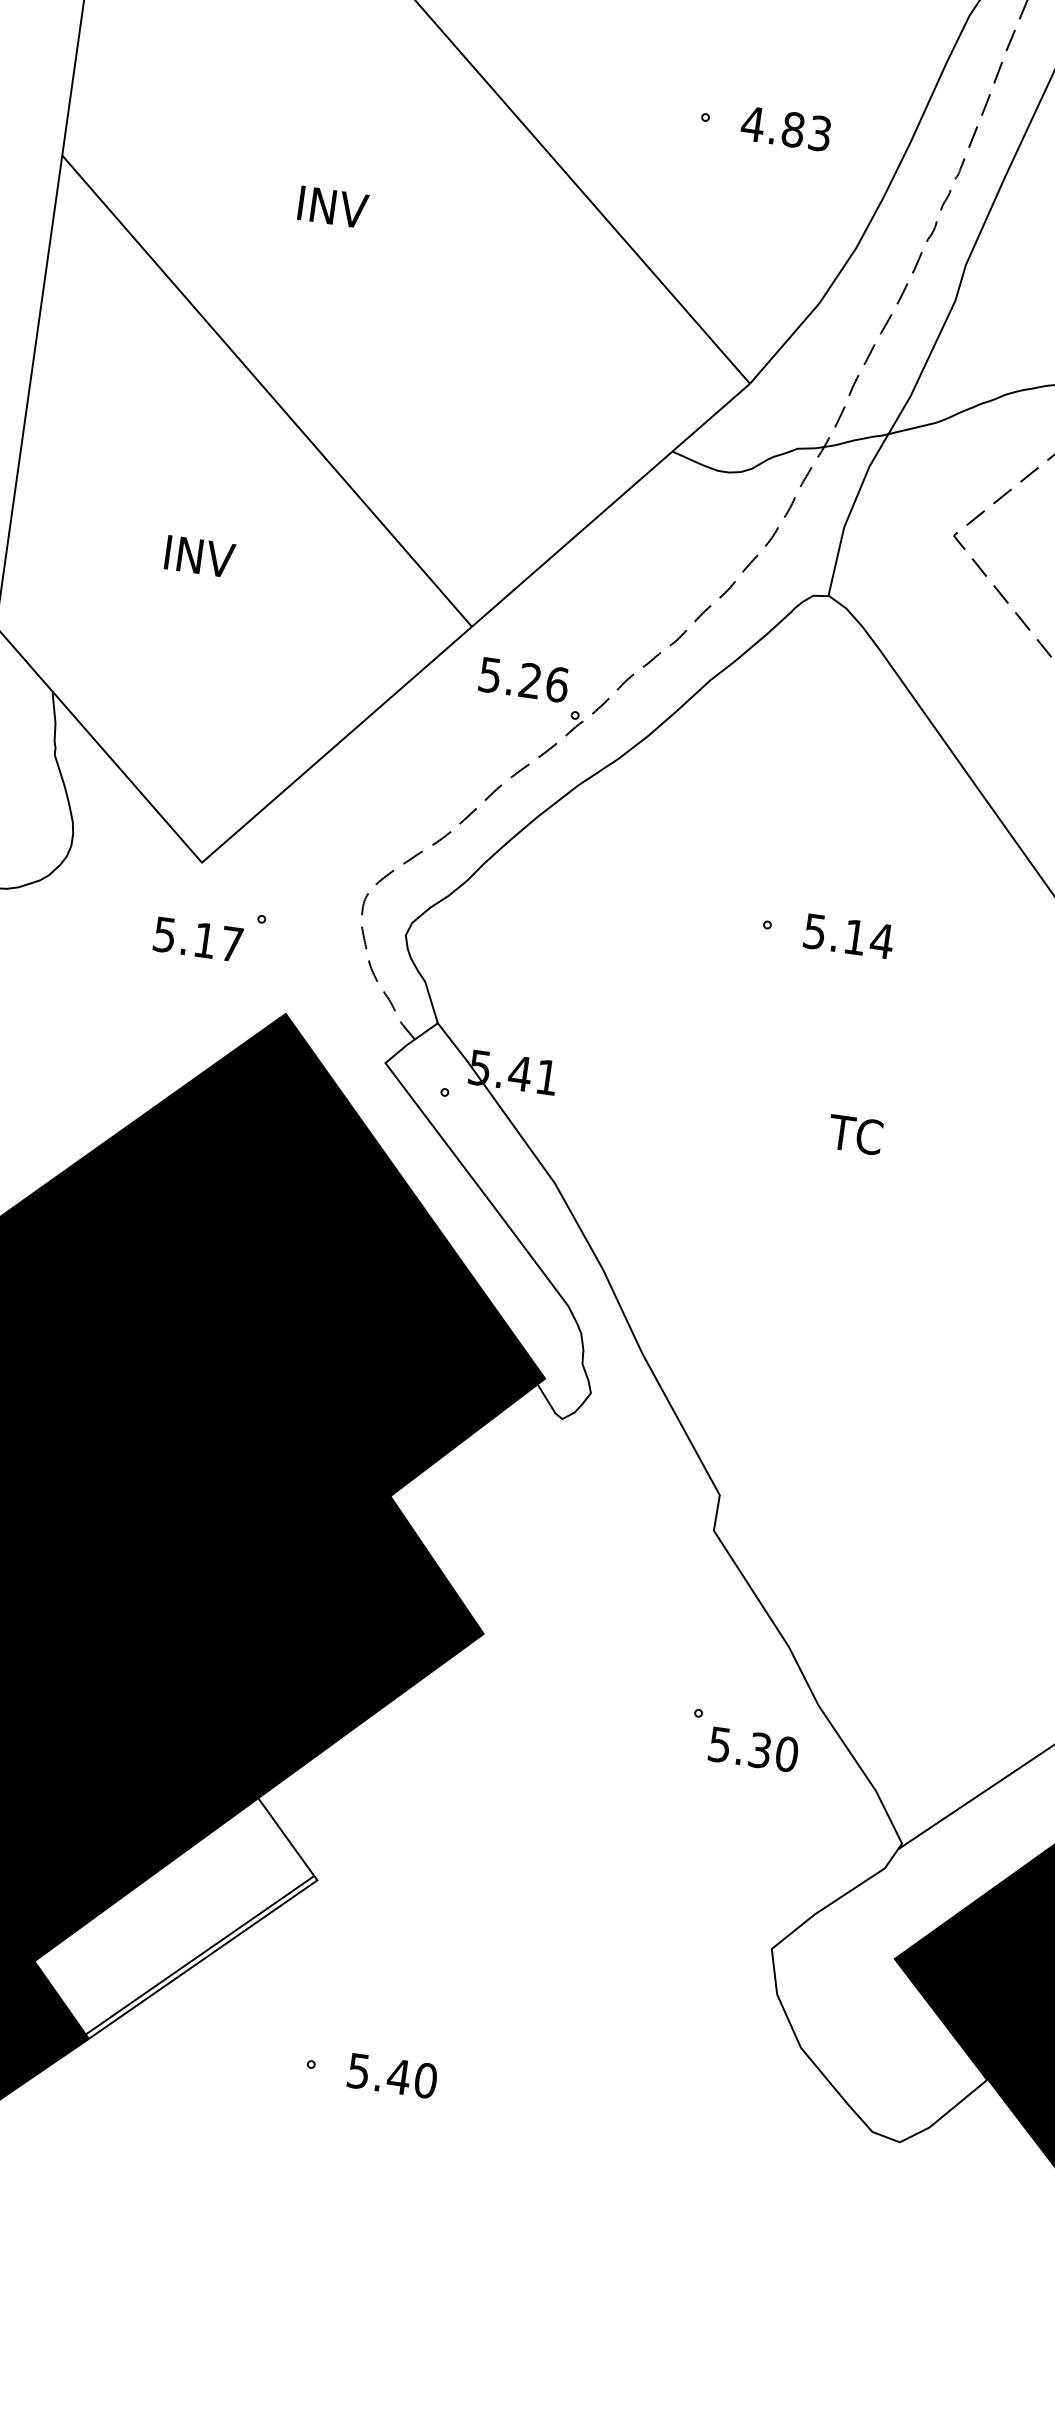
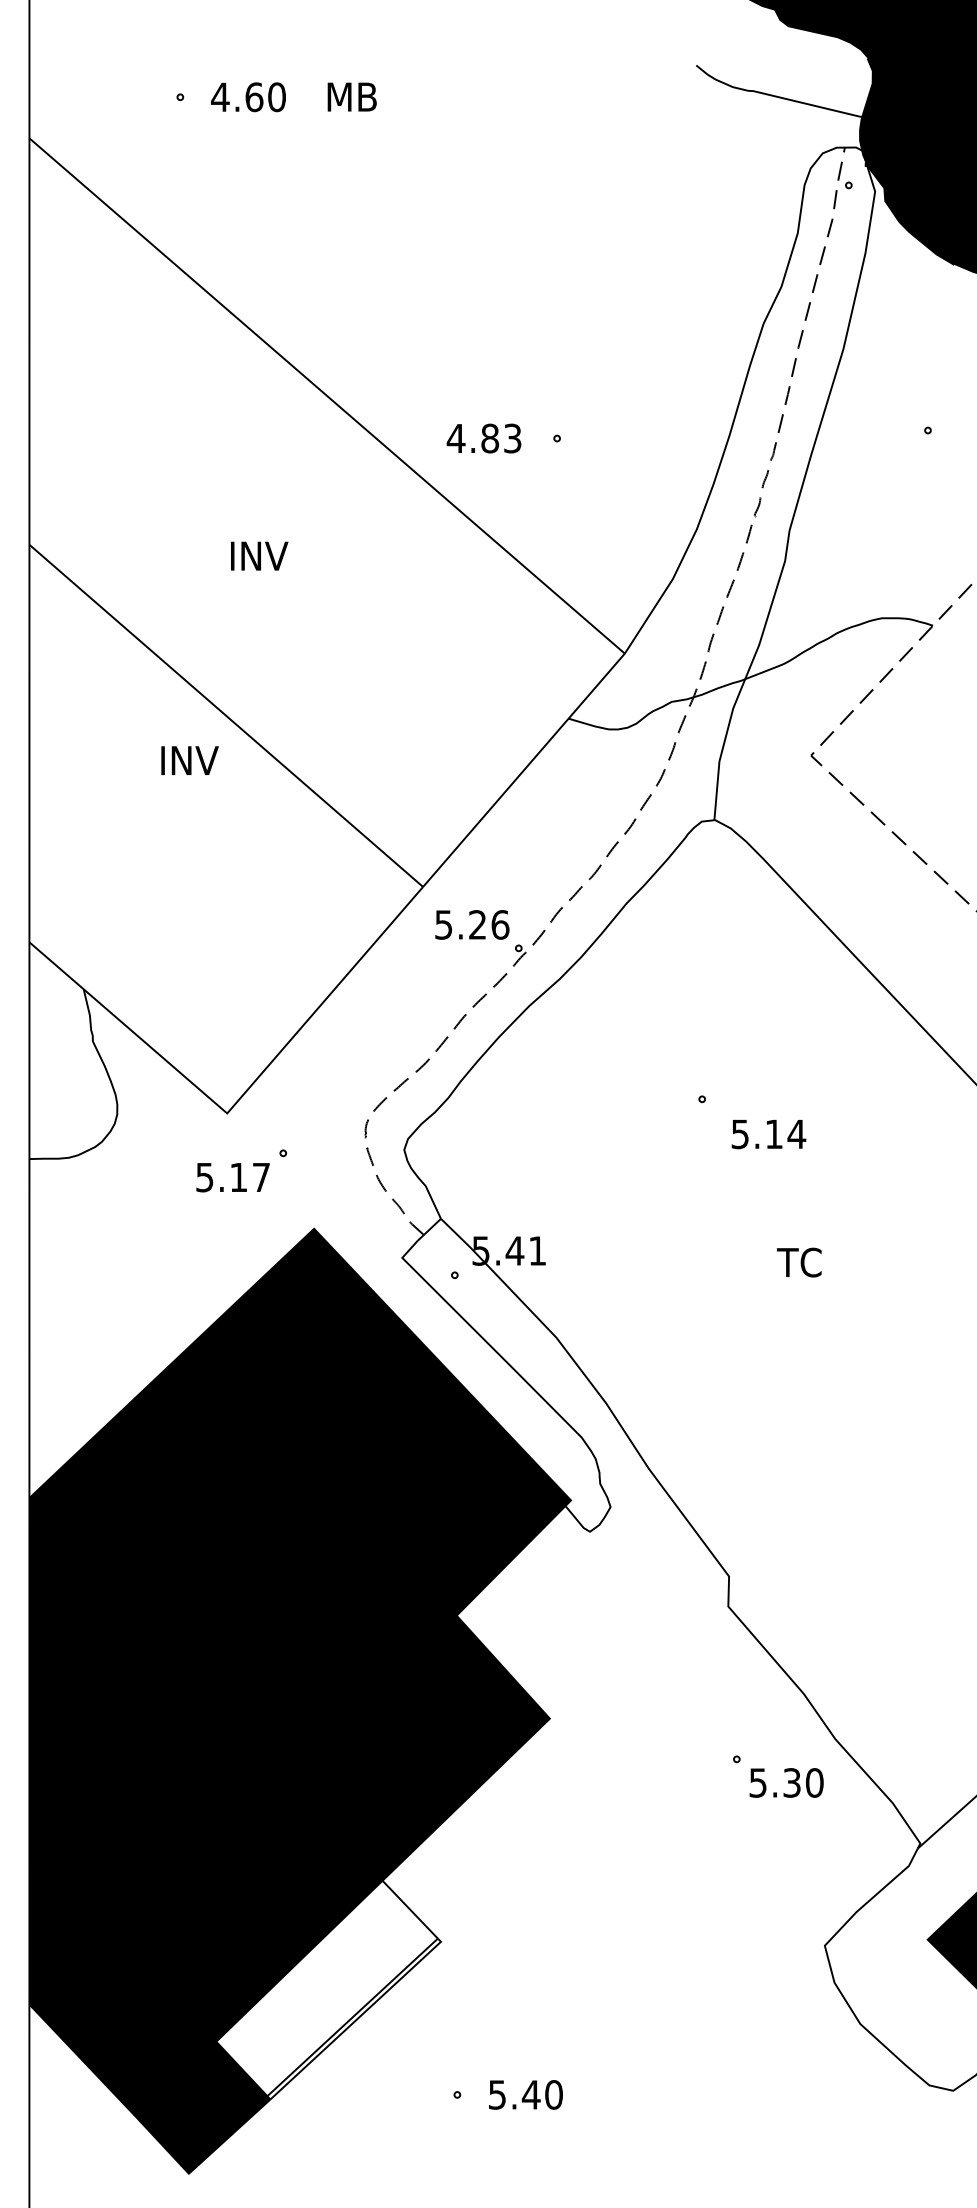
text: (785, 128) -> (483, 438), moved
text: (199, 556) -> (189, 760), moved
text: (848, 936) -> (768, 1134), moved

